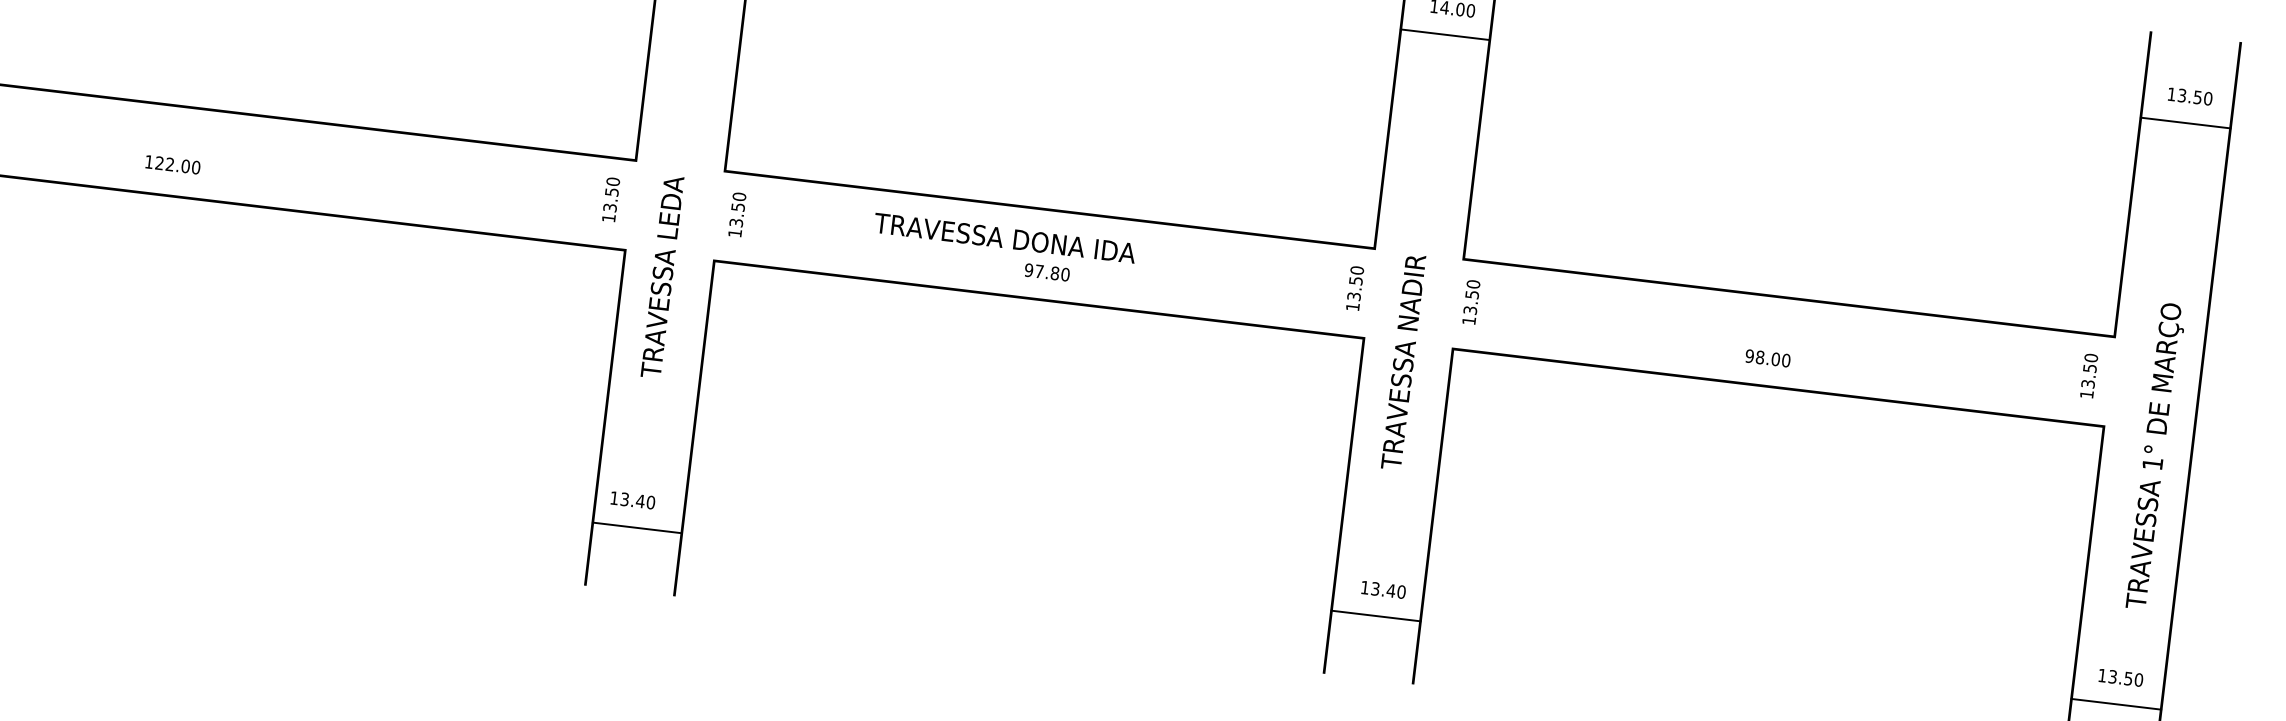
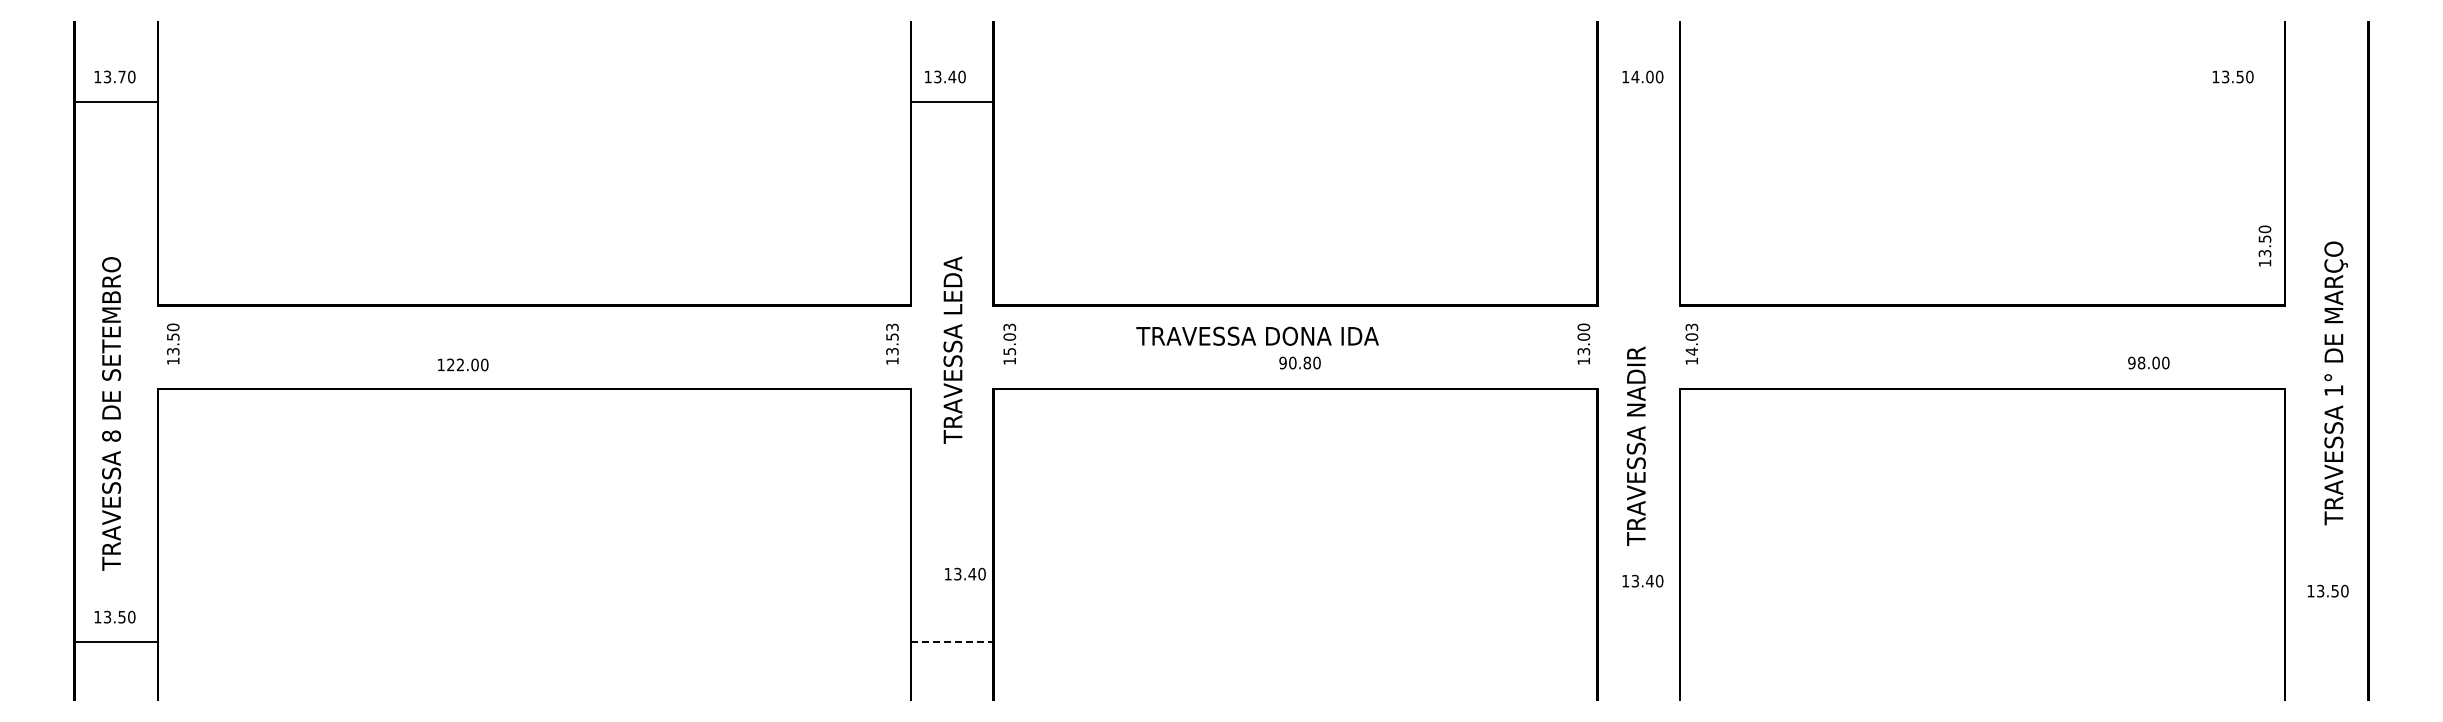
line: (1445, 34) -> (1638, 101), removed
text: (2189, 95) -> (2232, 76), moved
line: (2185, 122) -> (2326, 101), removed
text: (173, 164) -> (463, 364), moved
text: (613, 181) -> (892, 327), 13.50 -> 13.53
text: (737, 208) -> (1009, 338), 13.50 -> 15.03
text: (1039, 270) -> (1292, 362), 97.80 -> 90.80
text: (662, 276) -> (952, 349), moved
text: (1355, 280) -> (1583, 336), 13.50 -> 13.00
text: (1471, 297) -> (1691, 339), 13.50 -> 14.03
text: (1767, 357) -> (2148, 362), moved
text: (1402, 361) -> (1635, 445), moved
text: (2088, 375) -> (2264, 245), moved
text: (2155, 456) -> (2335, 383), moved
text: (633, 499) -> (965, 573), moved
line: (637, 527) -> (952, 641), solid -> dashed
text: (1383, 589) -> (1642, 580), moved
line: (1375, 615) -> (1638, 641), removed
text: (2120, 677) -> (2327, 590), moved
line: (2116, 703) -> (2326, 641), removed

